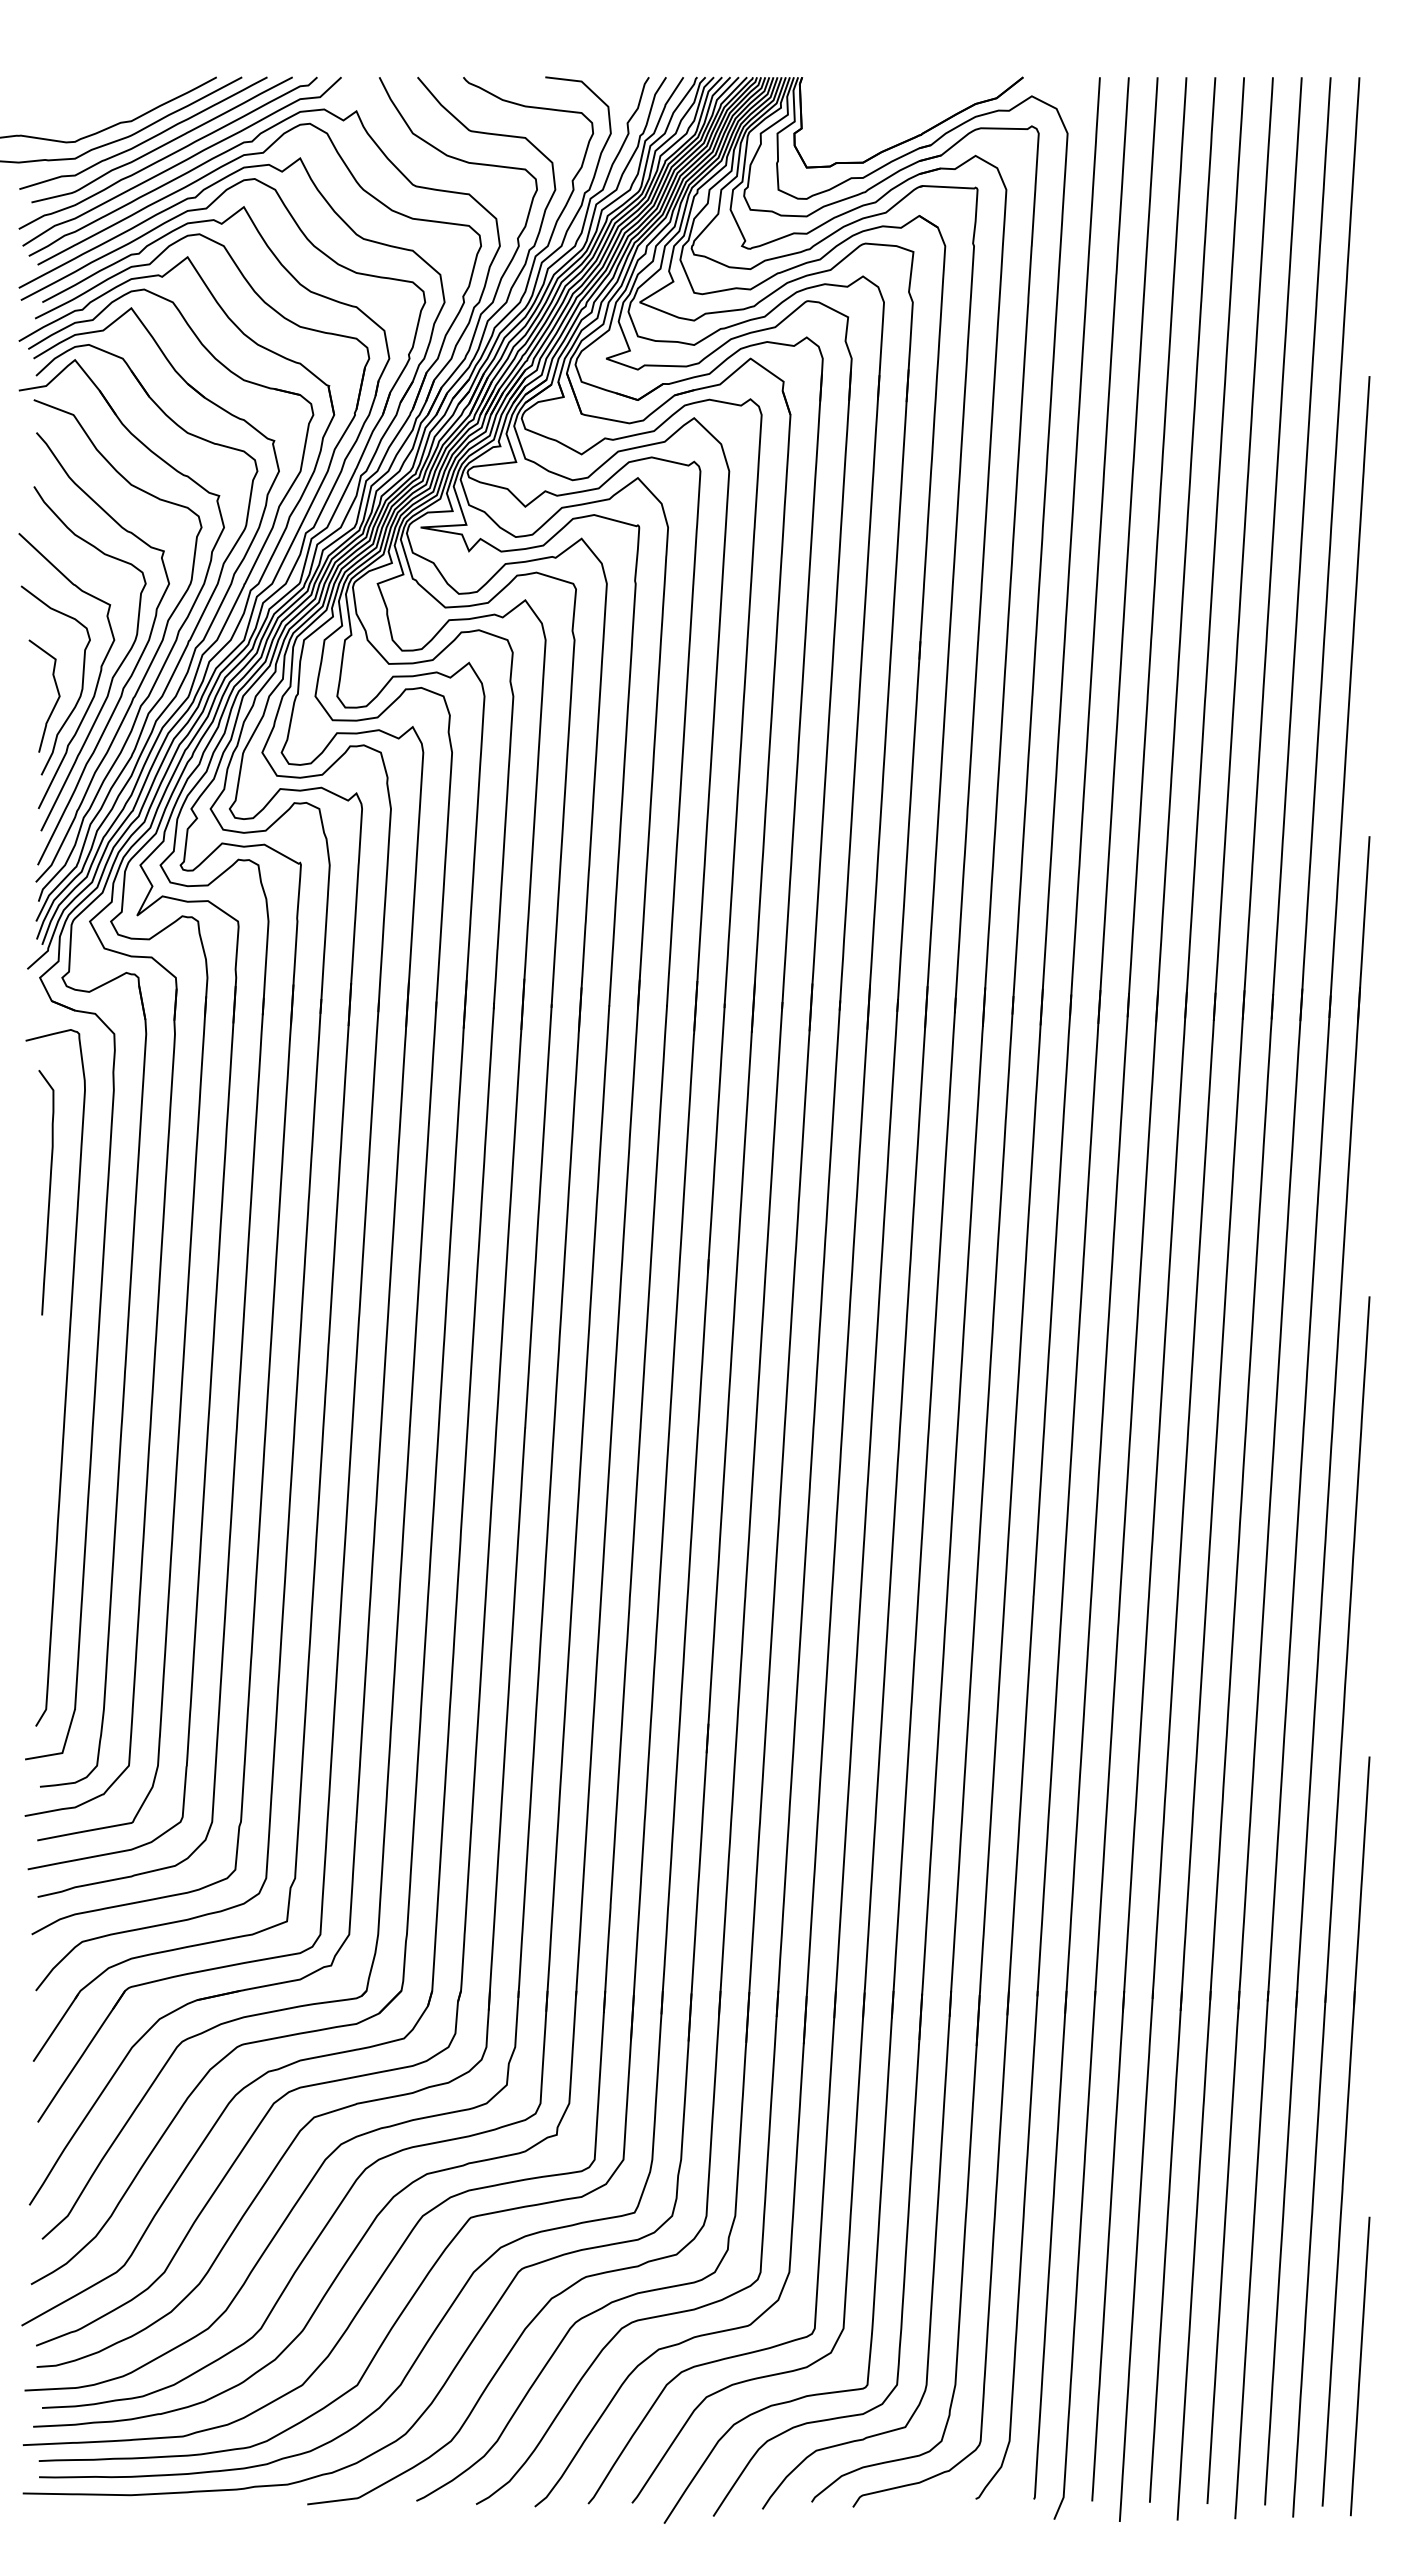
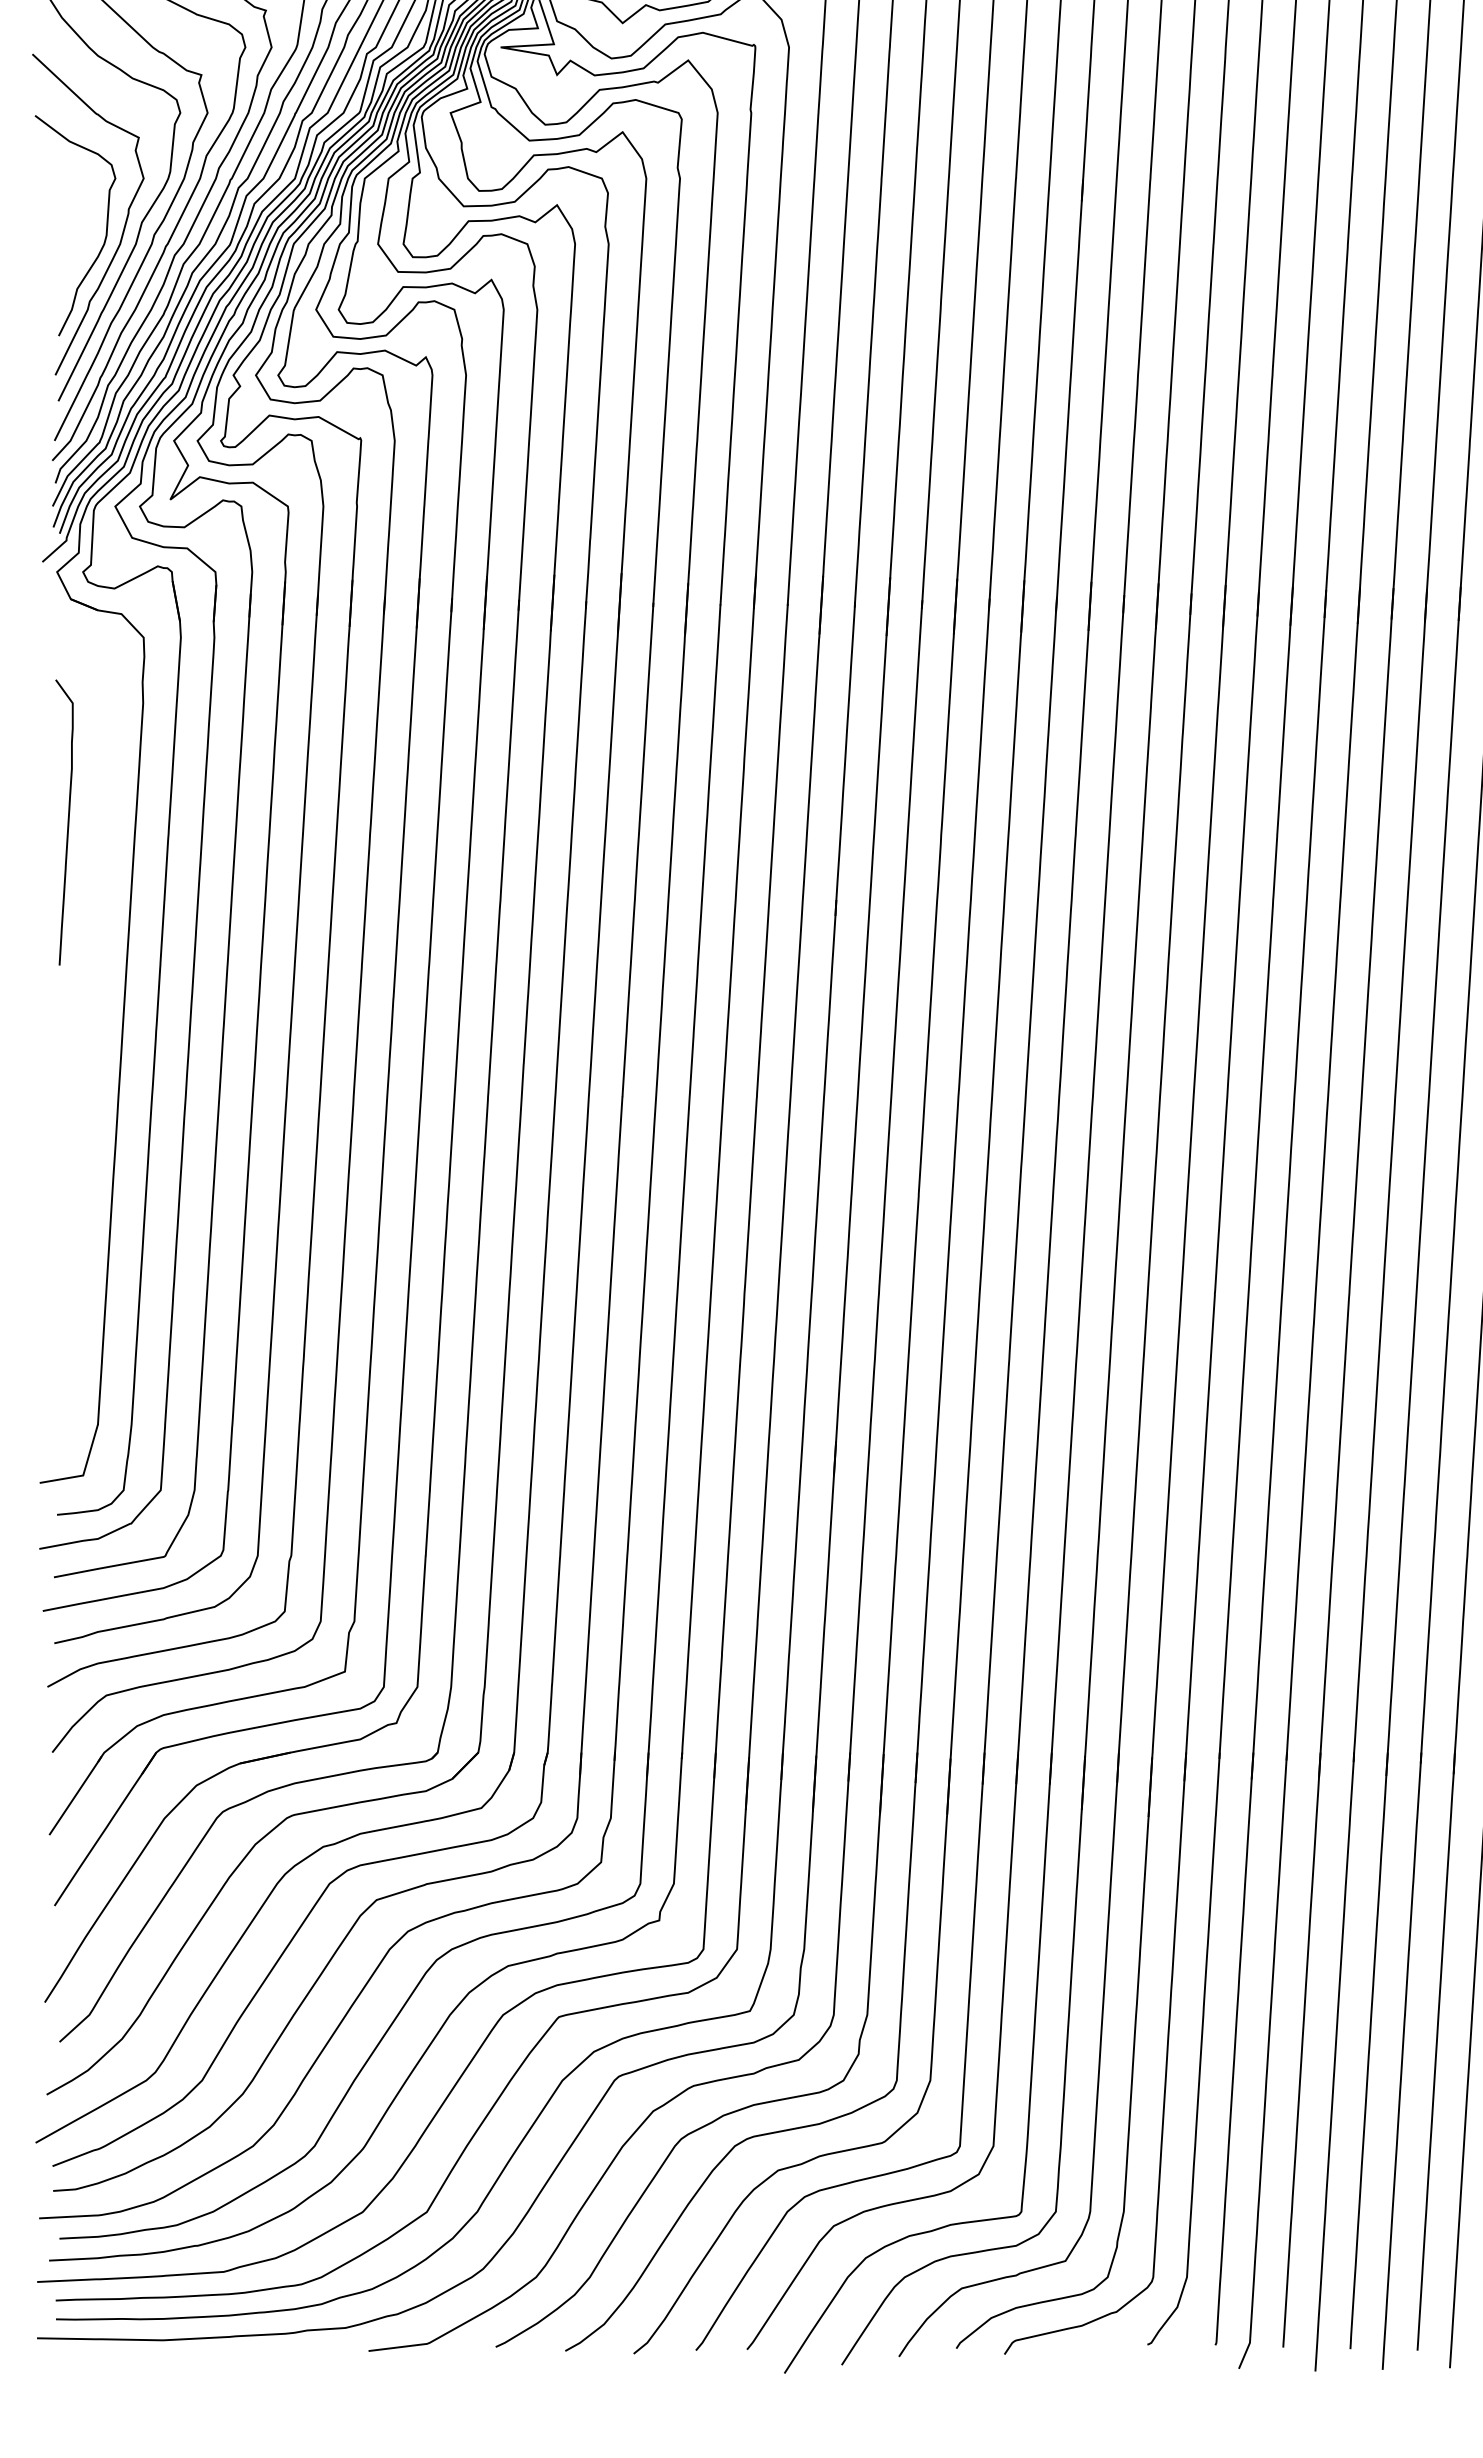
curve: (56, 700) -> (76, 248), removed
curve: (65, 1381) -> (86, 1042), removed

